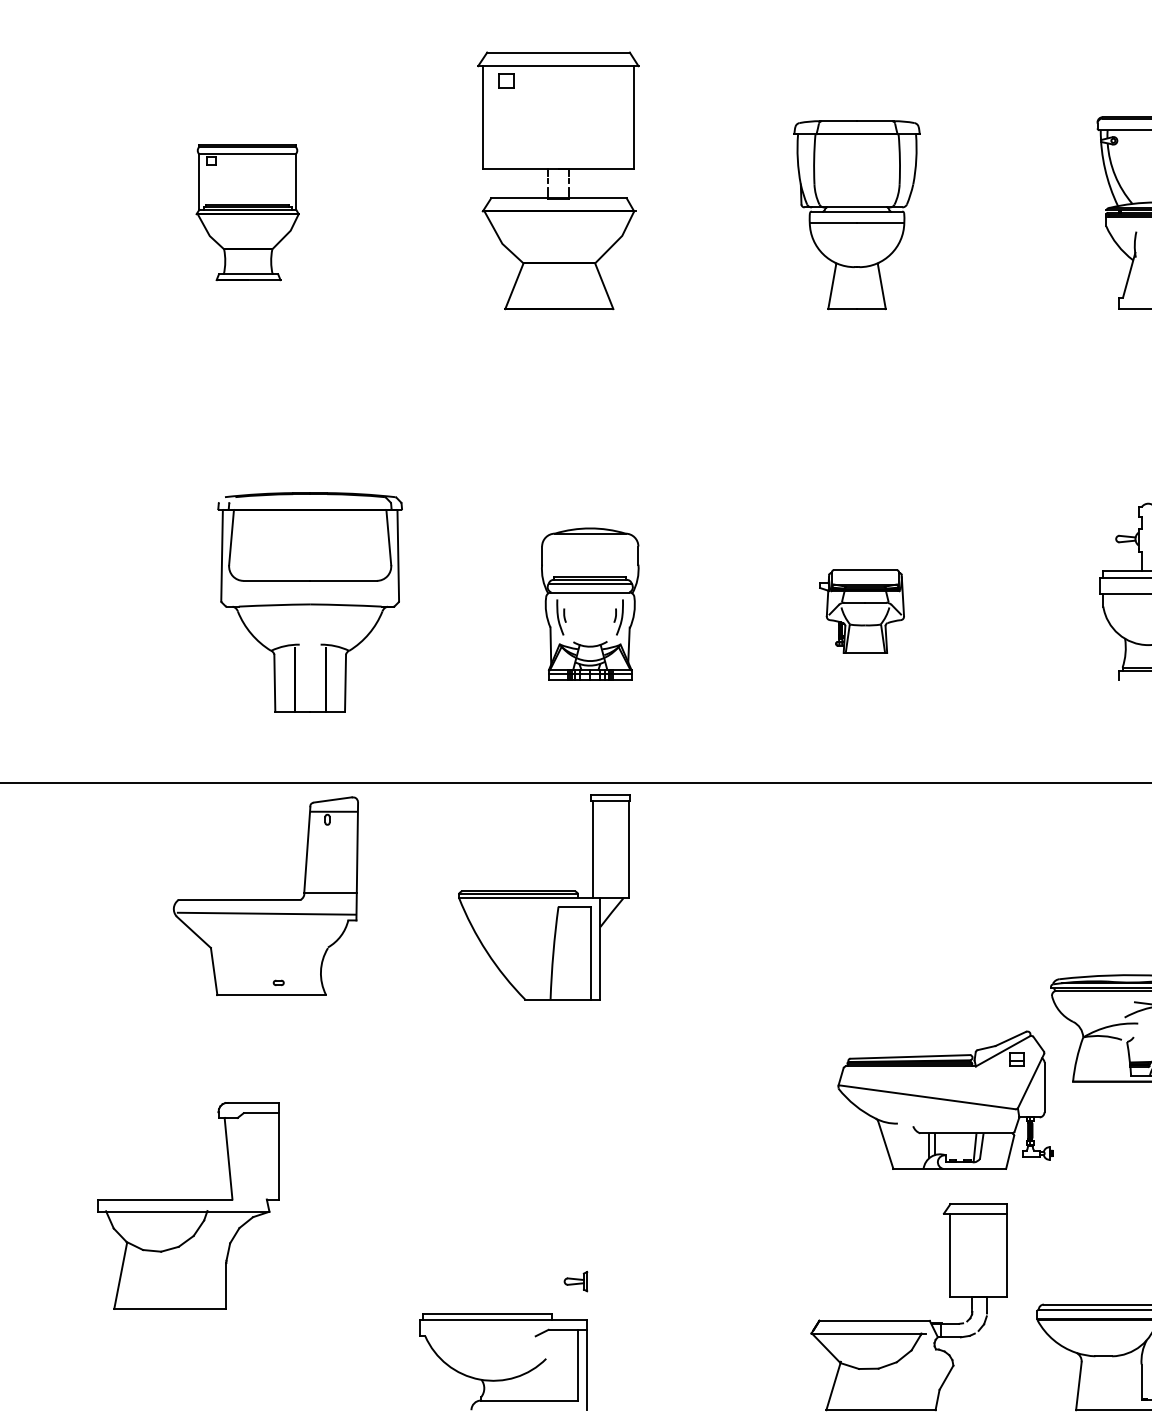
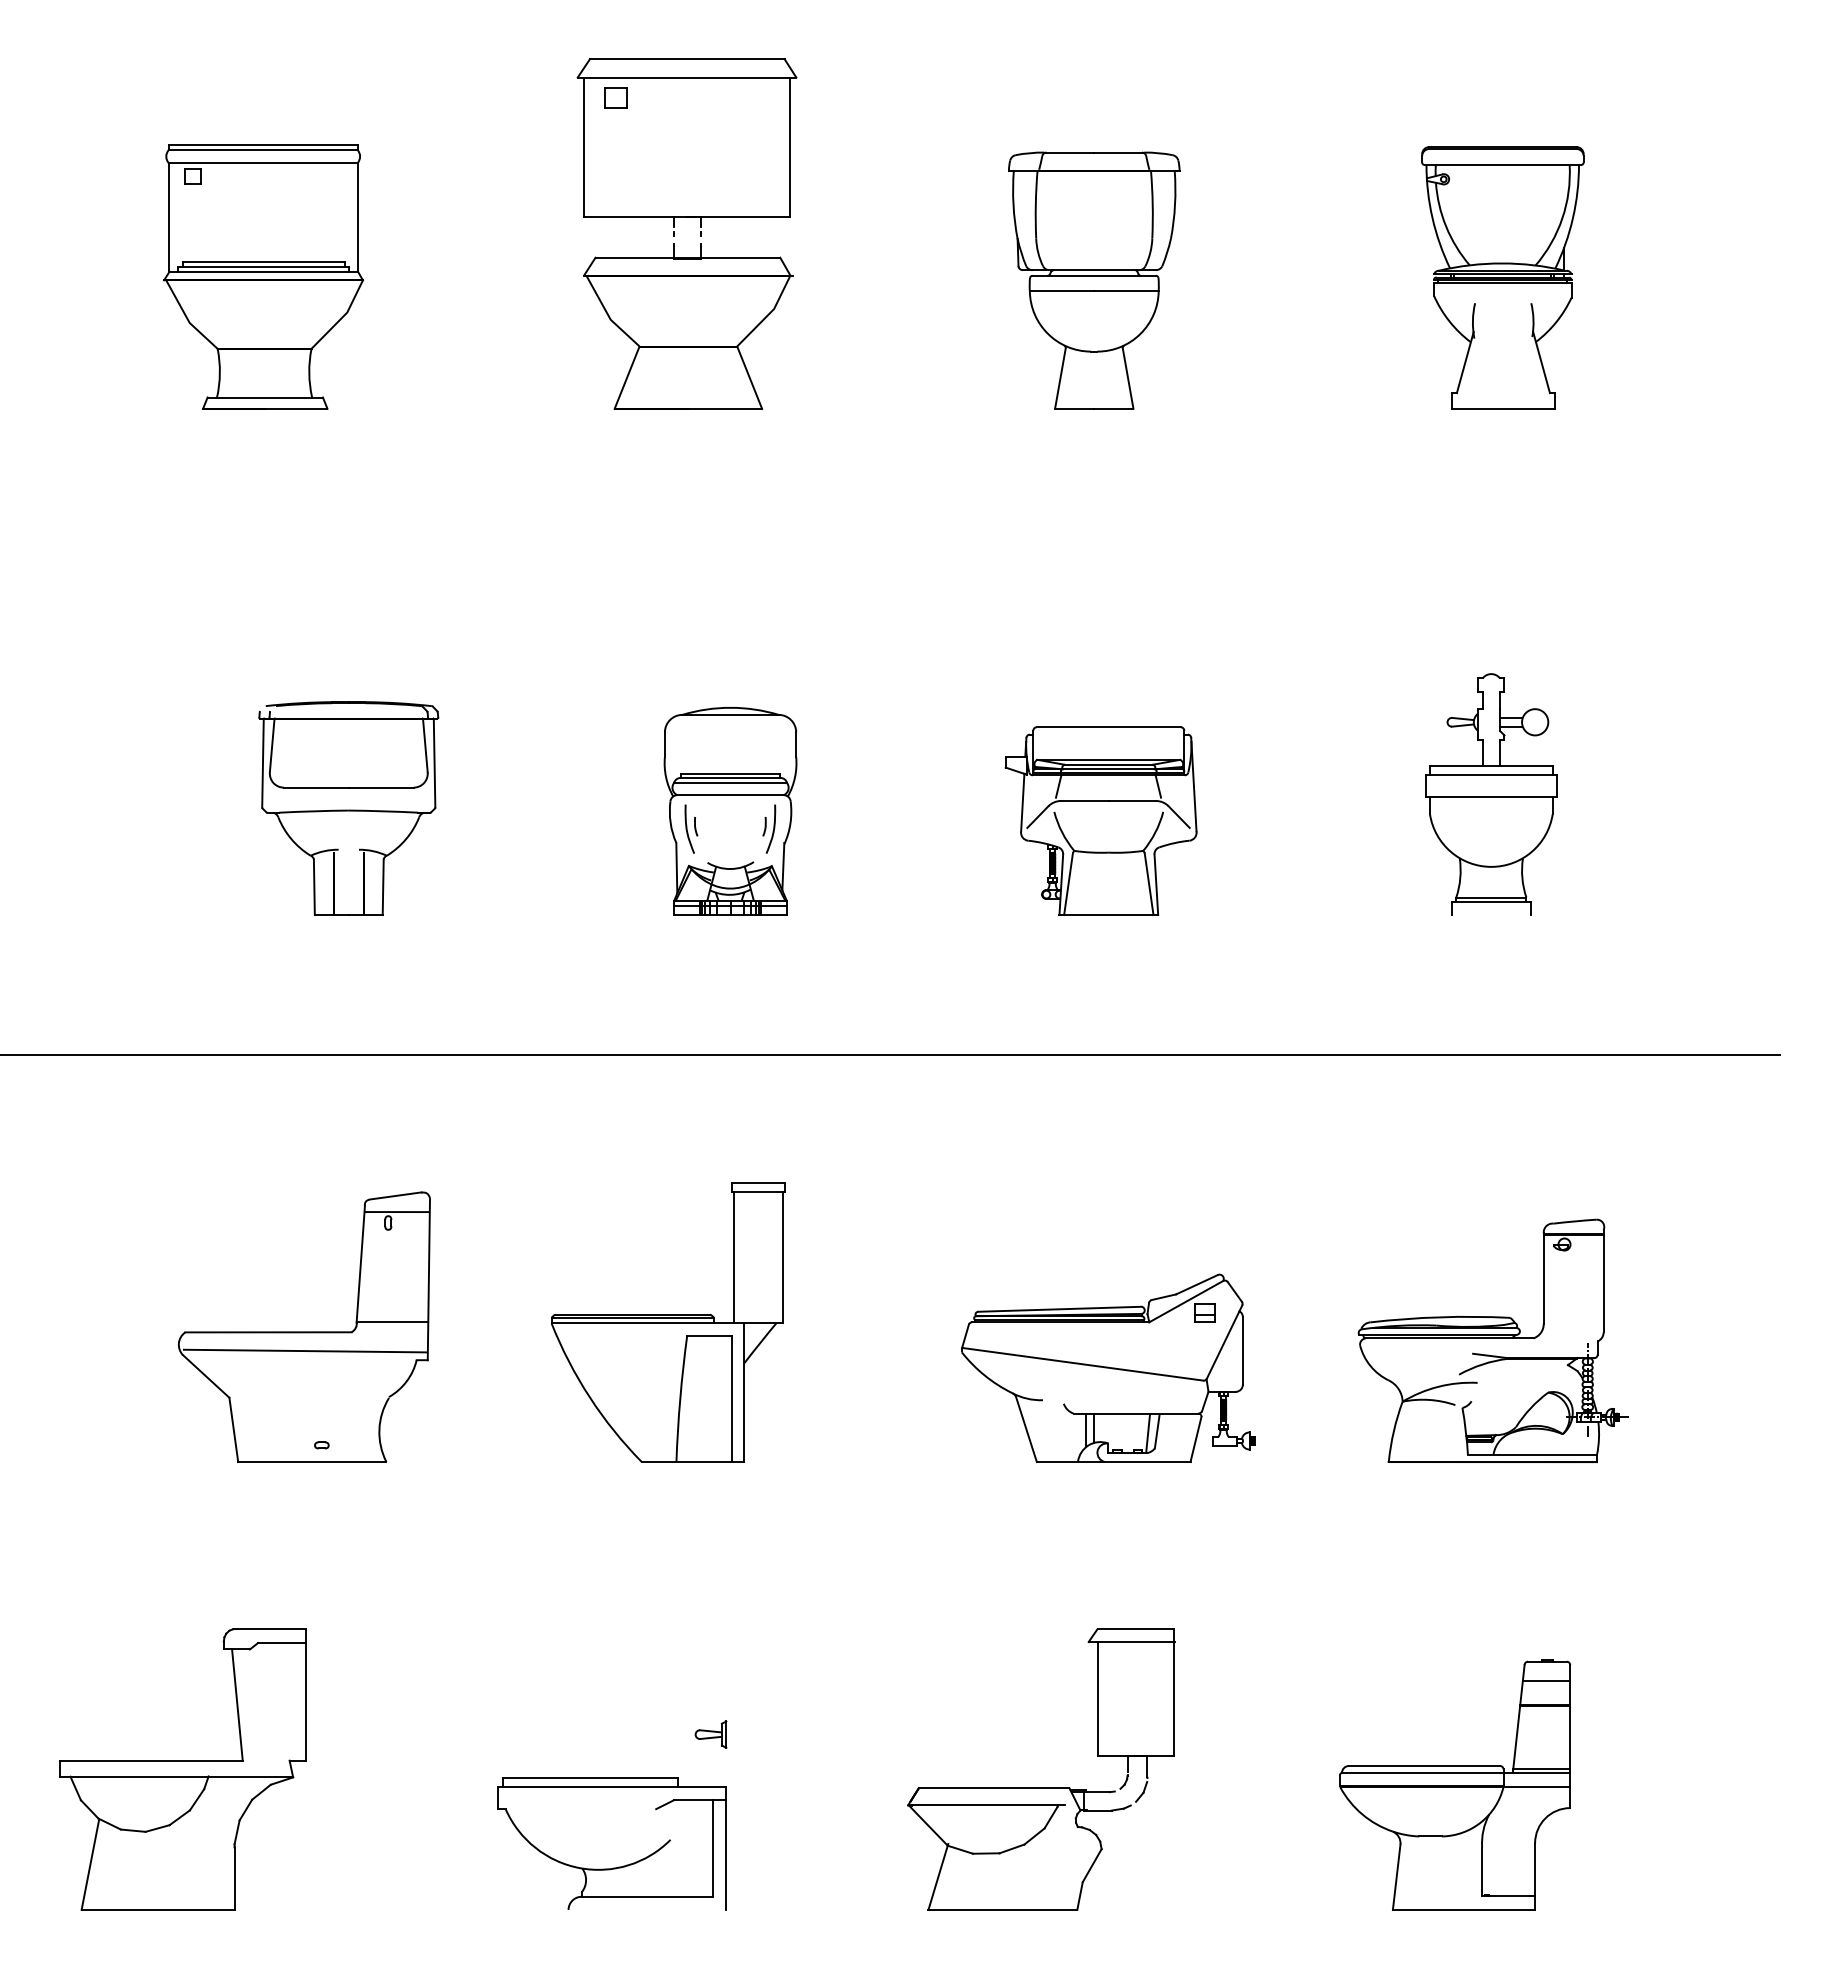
part: (247, 212) -> (263, 276), size x1.43
part: (310, 602) -> (348, 808), size x0.71
part: (861, 611) -> (1100, 820), size x1.67
part: (265, 895) -> (303, 1326), moved
part: (544, 897) -> (668, 1322), moved
part: (945, 1099) -> (1108, 1367), moved
part: (188, 1205) -> (182, 1769), moved
part: (909, 1320) -> (1041, 1787), moved

